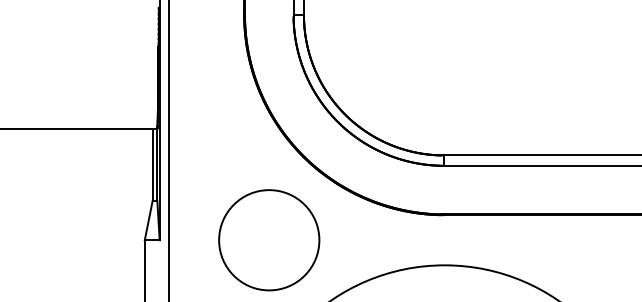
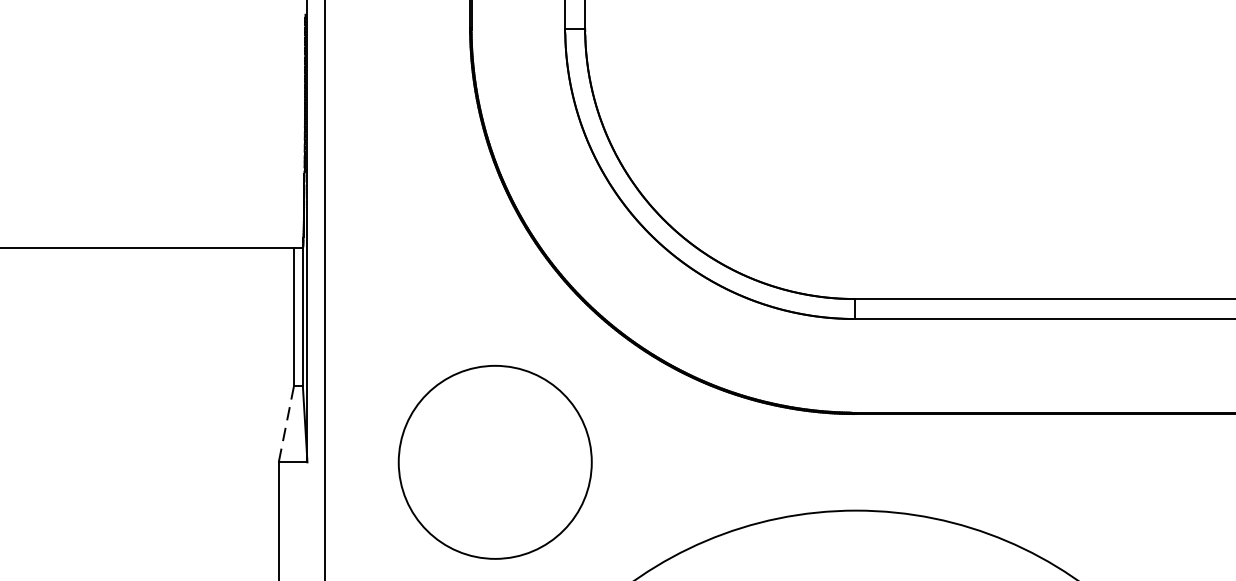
line: (148, 221) -> (285, 426), solid -> dashed
circle: (269, 240) -> (495, 462), moved

